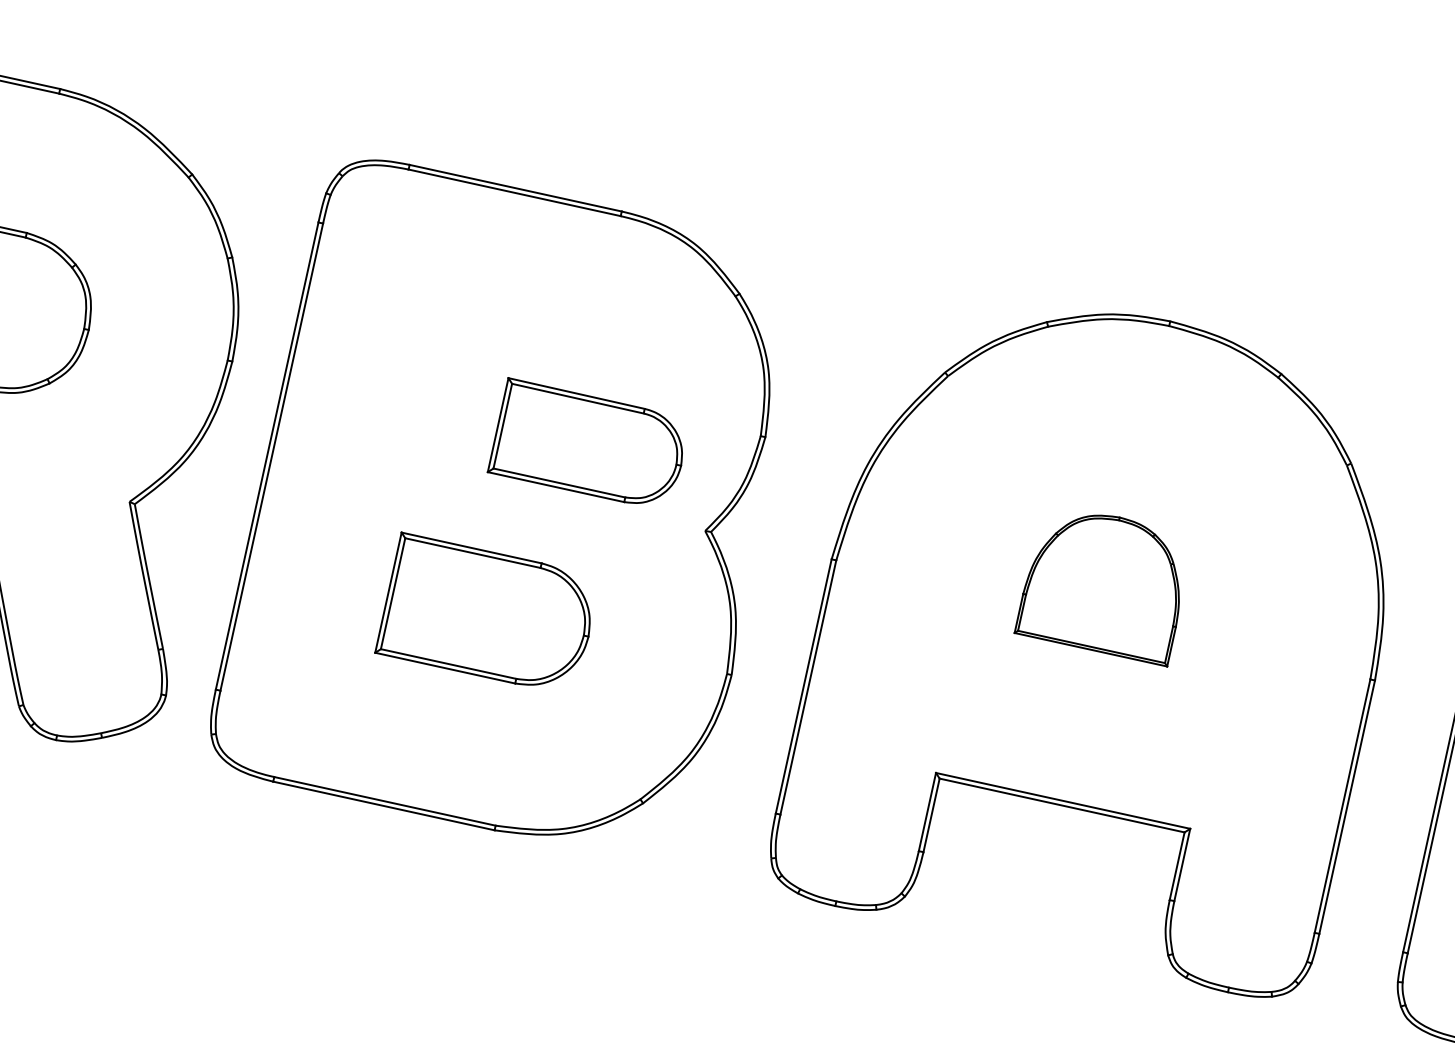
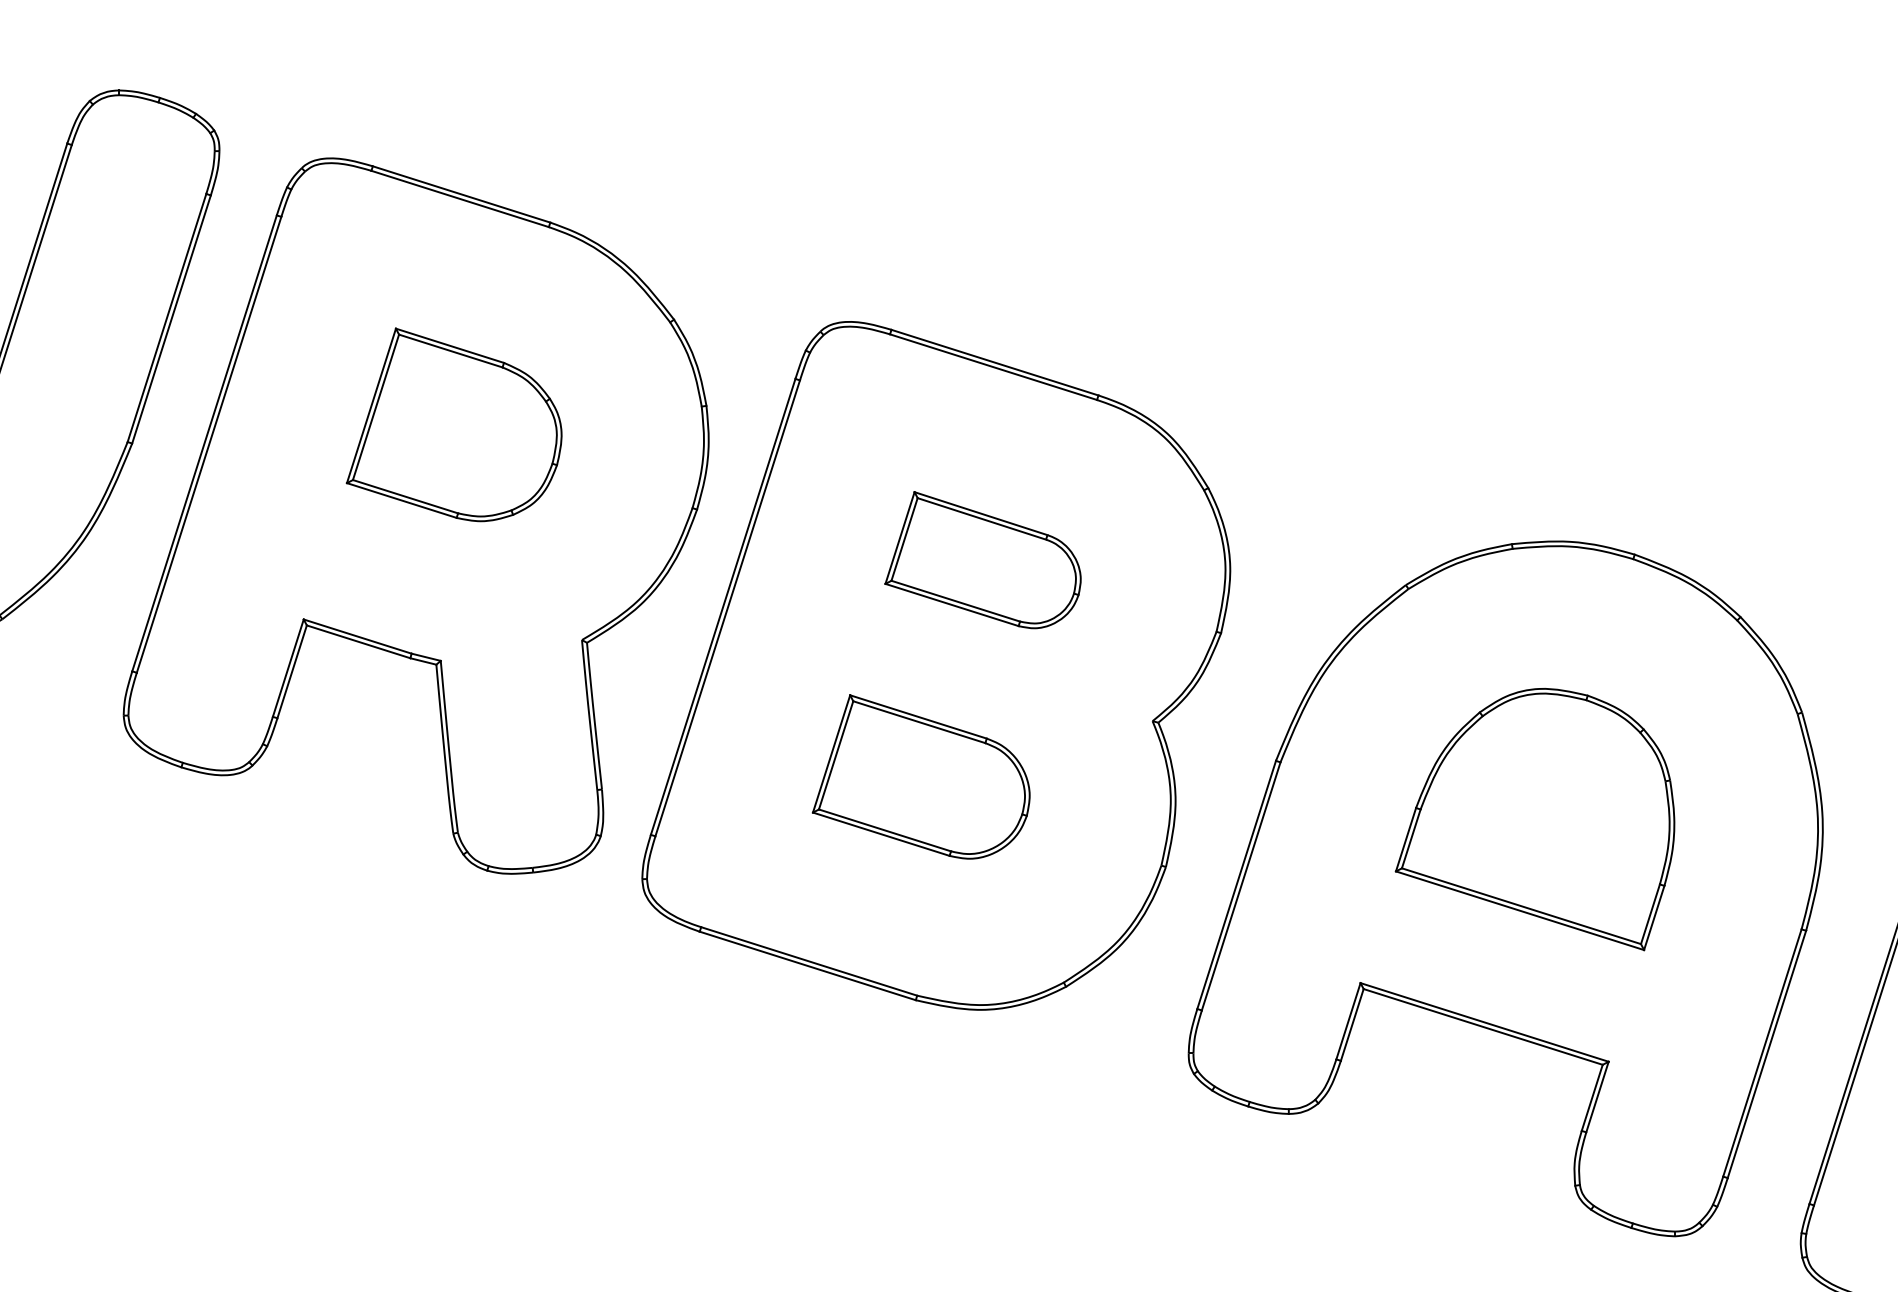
part: (582, 440) -> (982, 560), moved
part: (1094, 594) -> (1534, 819), size x1.67

